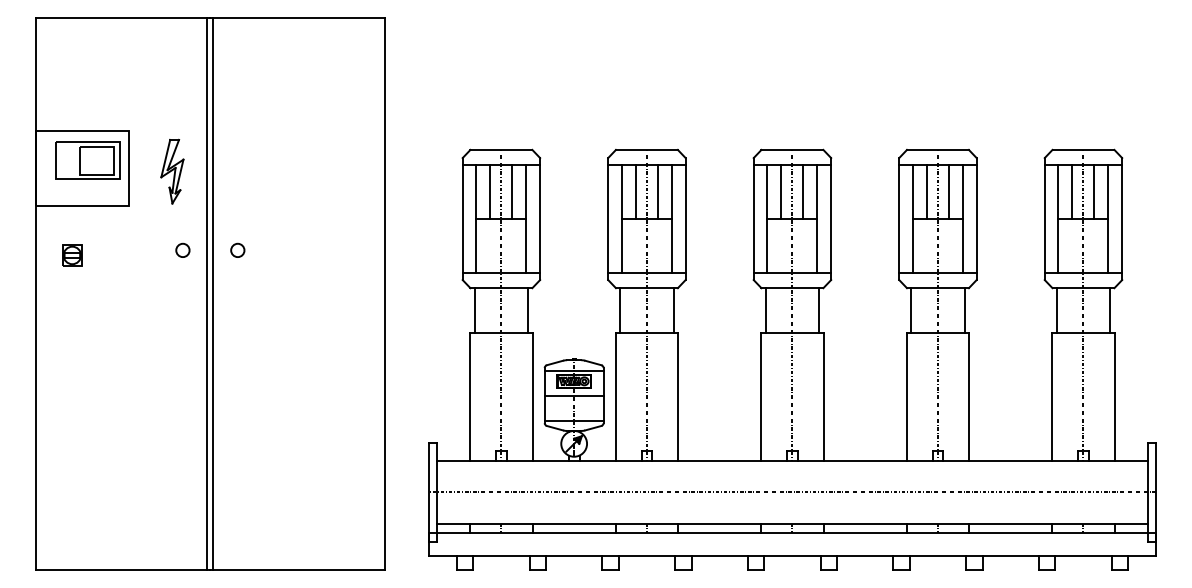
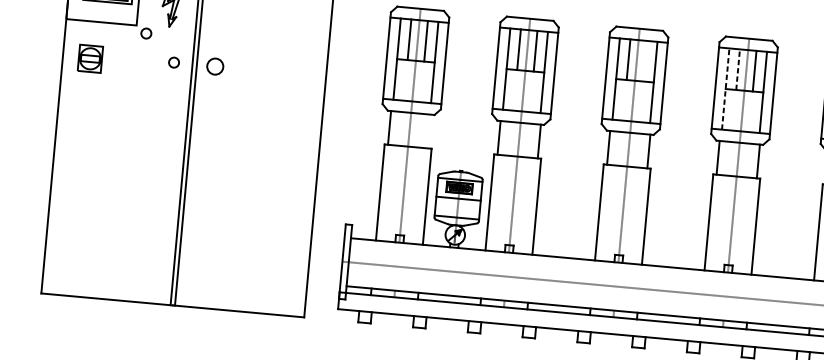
line: (803, 192) -> (645, 61), removed
line: (926, 192) -> (737, 69), solid -> dashed
circle: (142, 214) -> (146, 32), added
line: (912, 219) -> (725, 89), solid -> dashed
circle: (237, 249) -> (215, 65), size x1.6
part: (72, 255) -> (90, 58), size x1.6
line: (528, 310) -> (430, 131), removed

